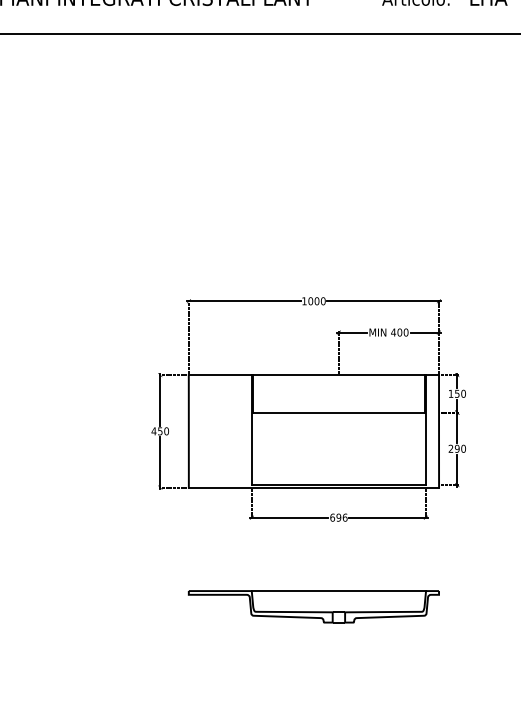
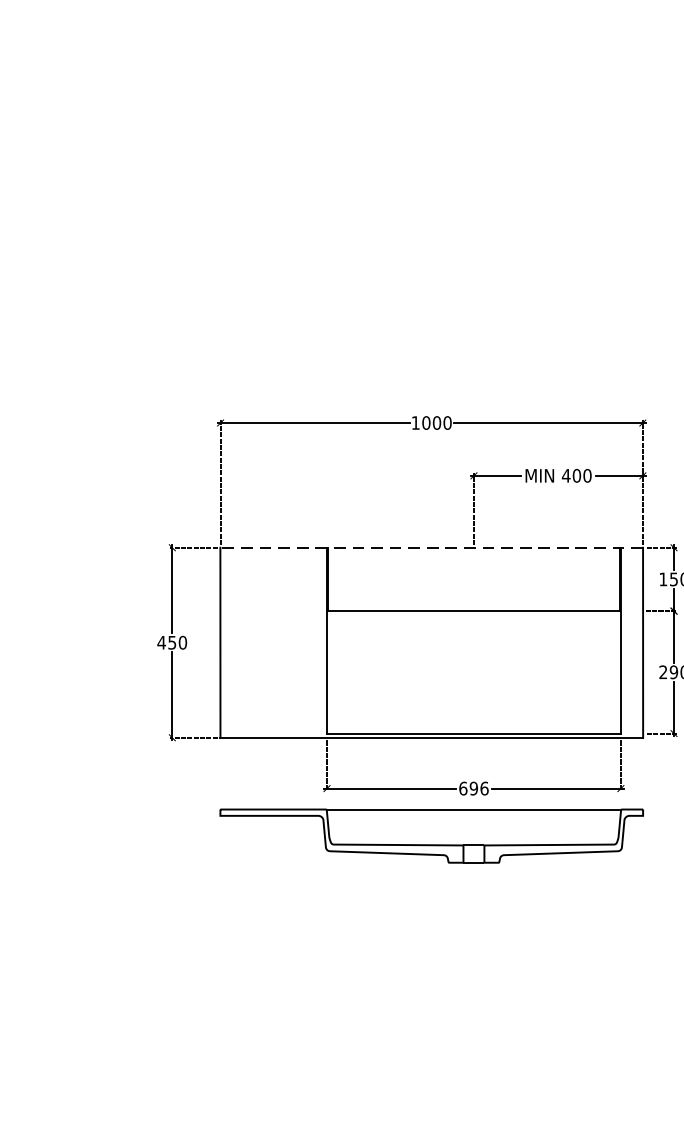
line: (313, 375) -> (431, 548), solid -> dashed
part: (313, 606) -> (431, 835), moved

